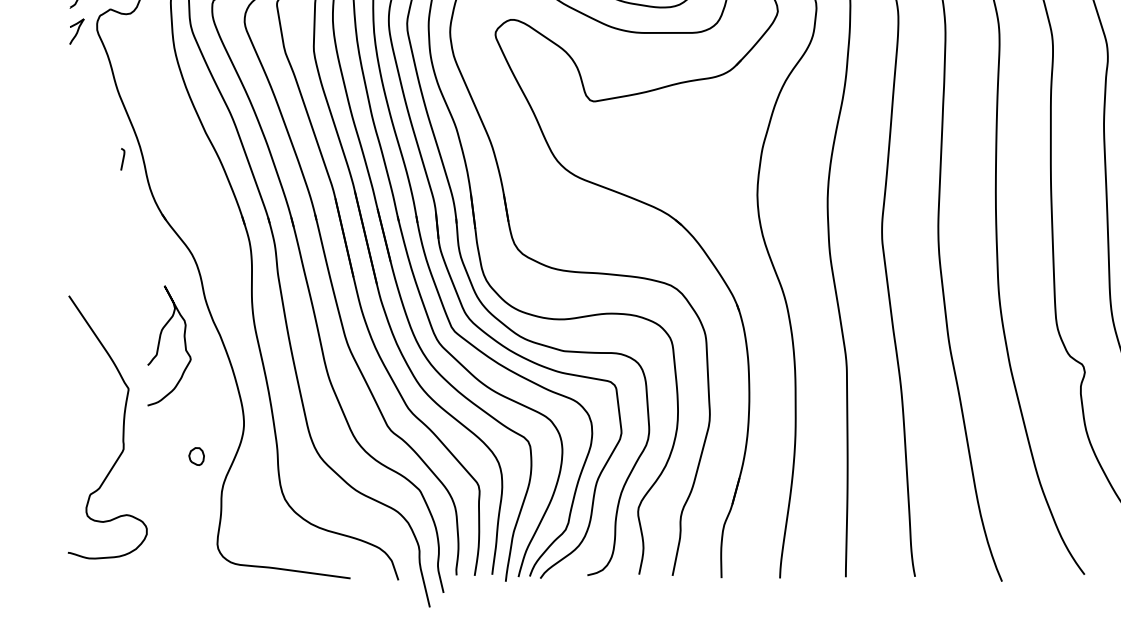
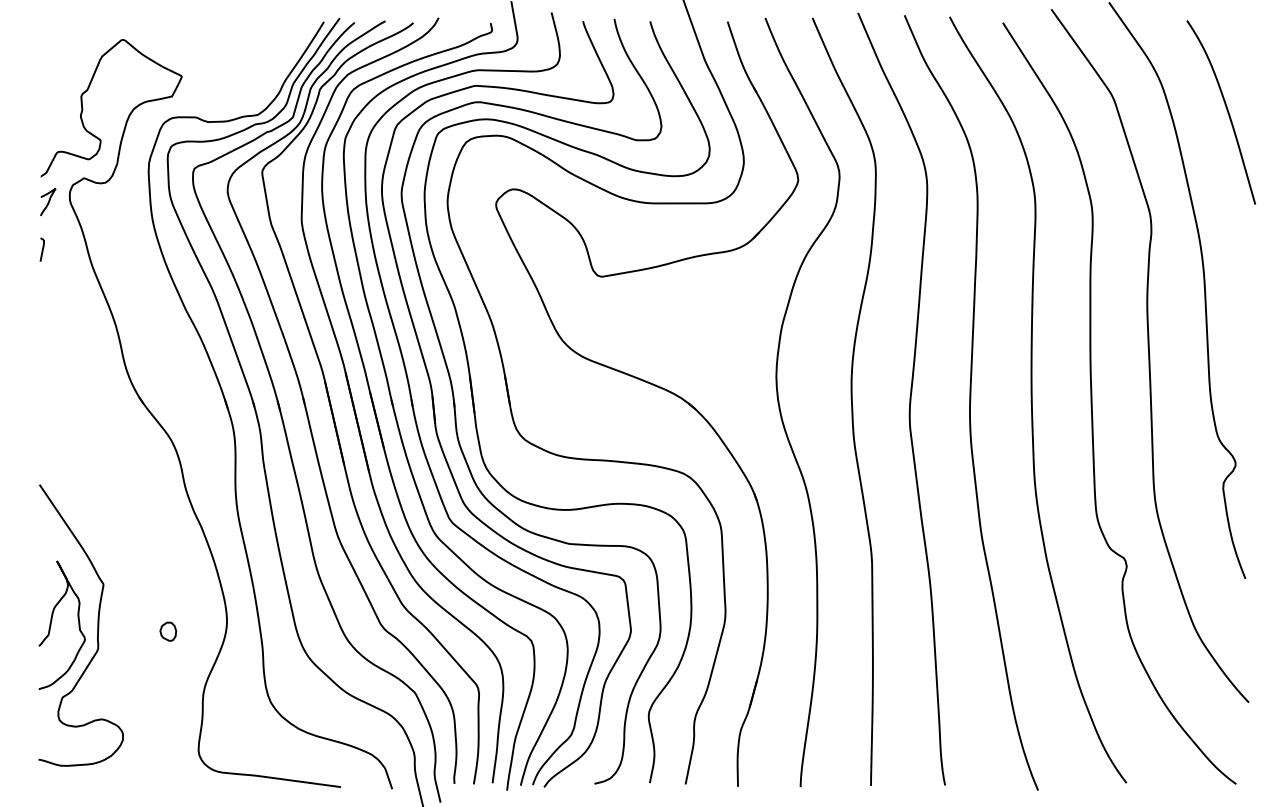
curve: (123, 159) -> (42, 249), moved
curve: (160, 341) -> (52, 620), moved
part: (196, 456) -> (168, 631), moved

